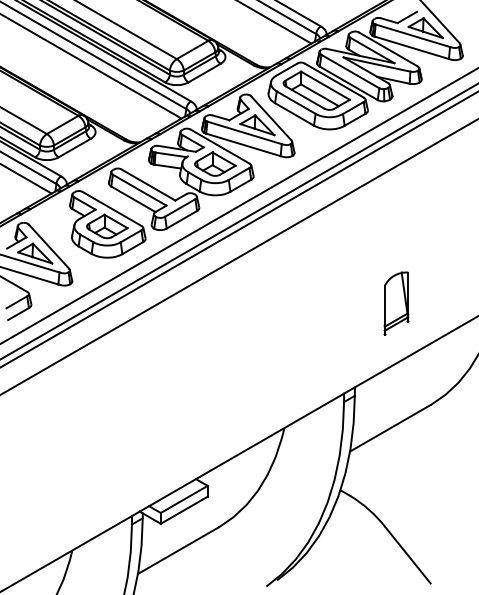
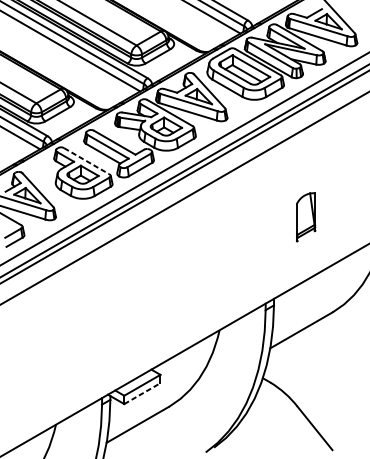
line: (112, 208) -> (87, 160), solid -> dashed
part: (396, 303) -> (306, 217), moved
line: (184, 510) -> (142, 393), solid -> dashed

